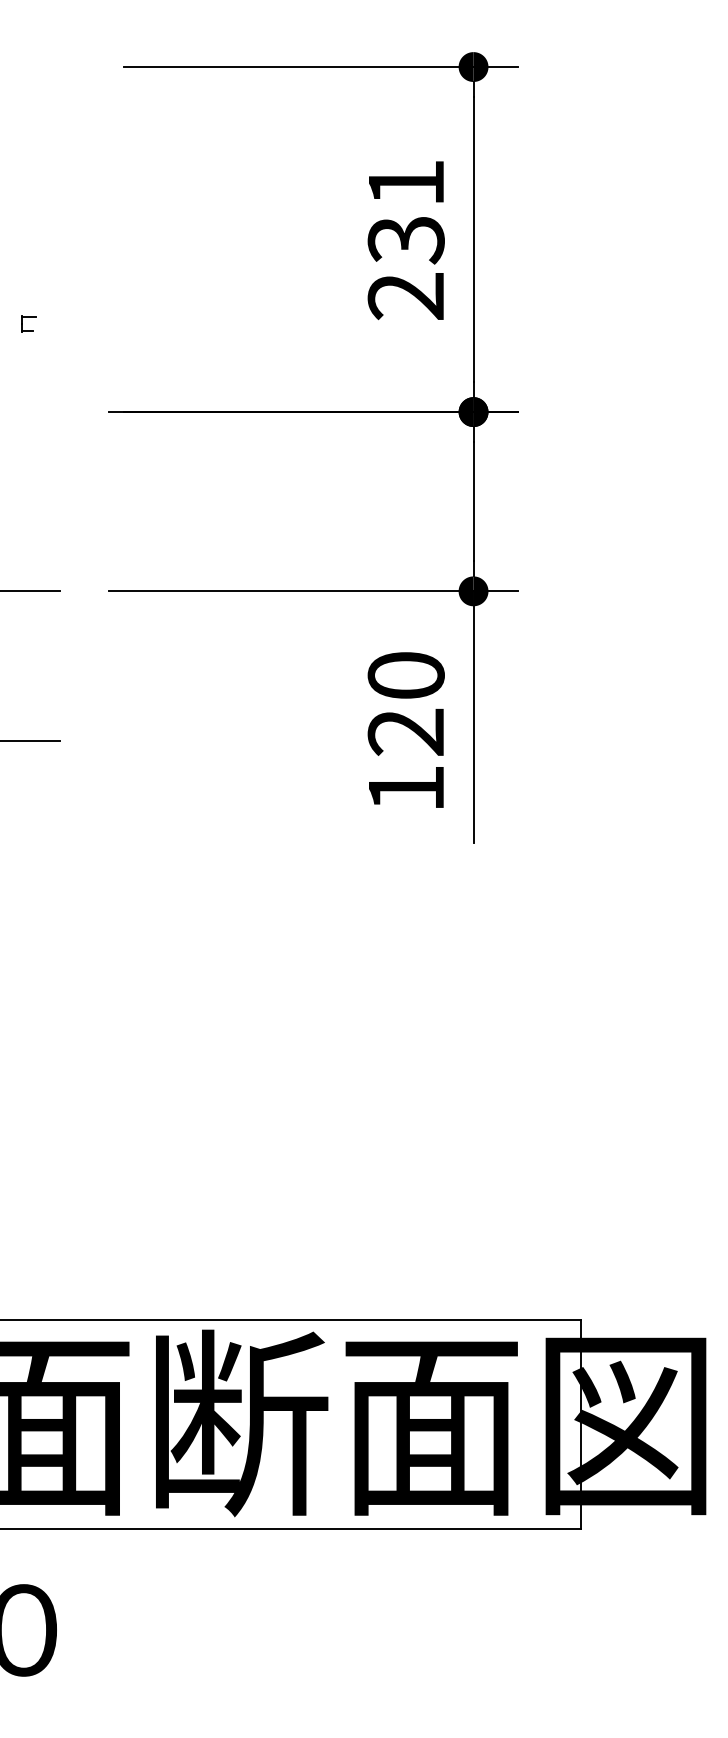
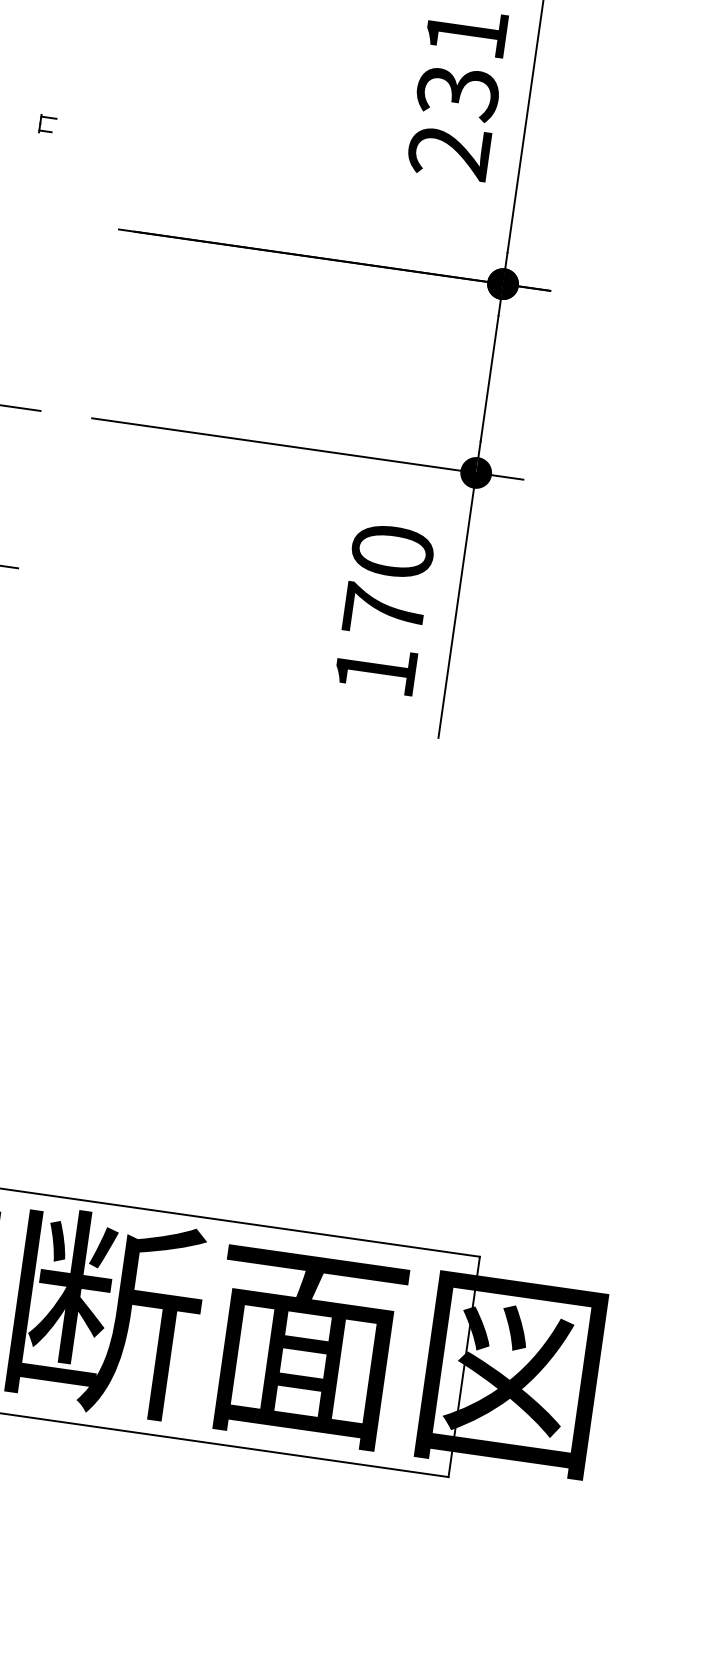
text: (405, 731) -> (383, 610), 120 -> 170

